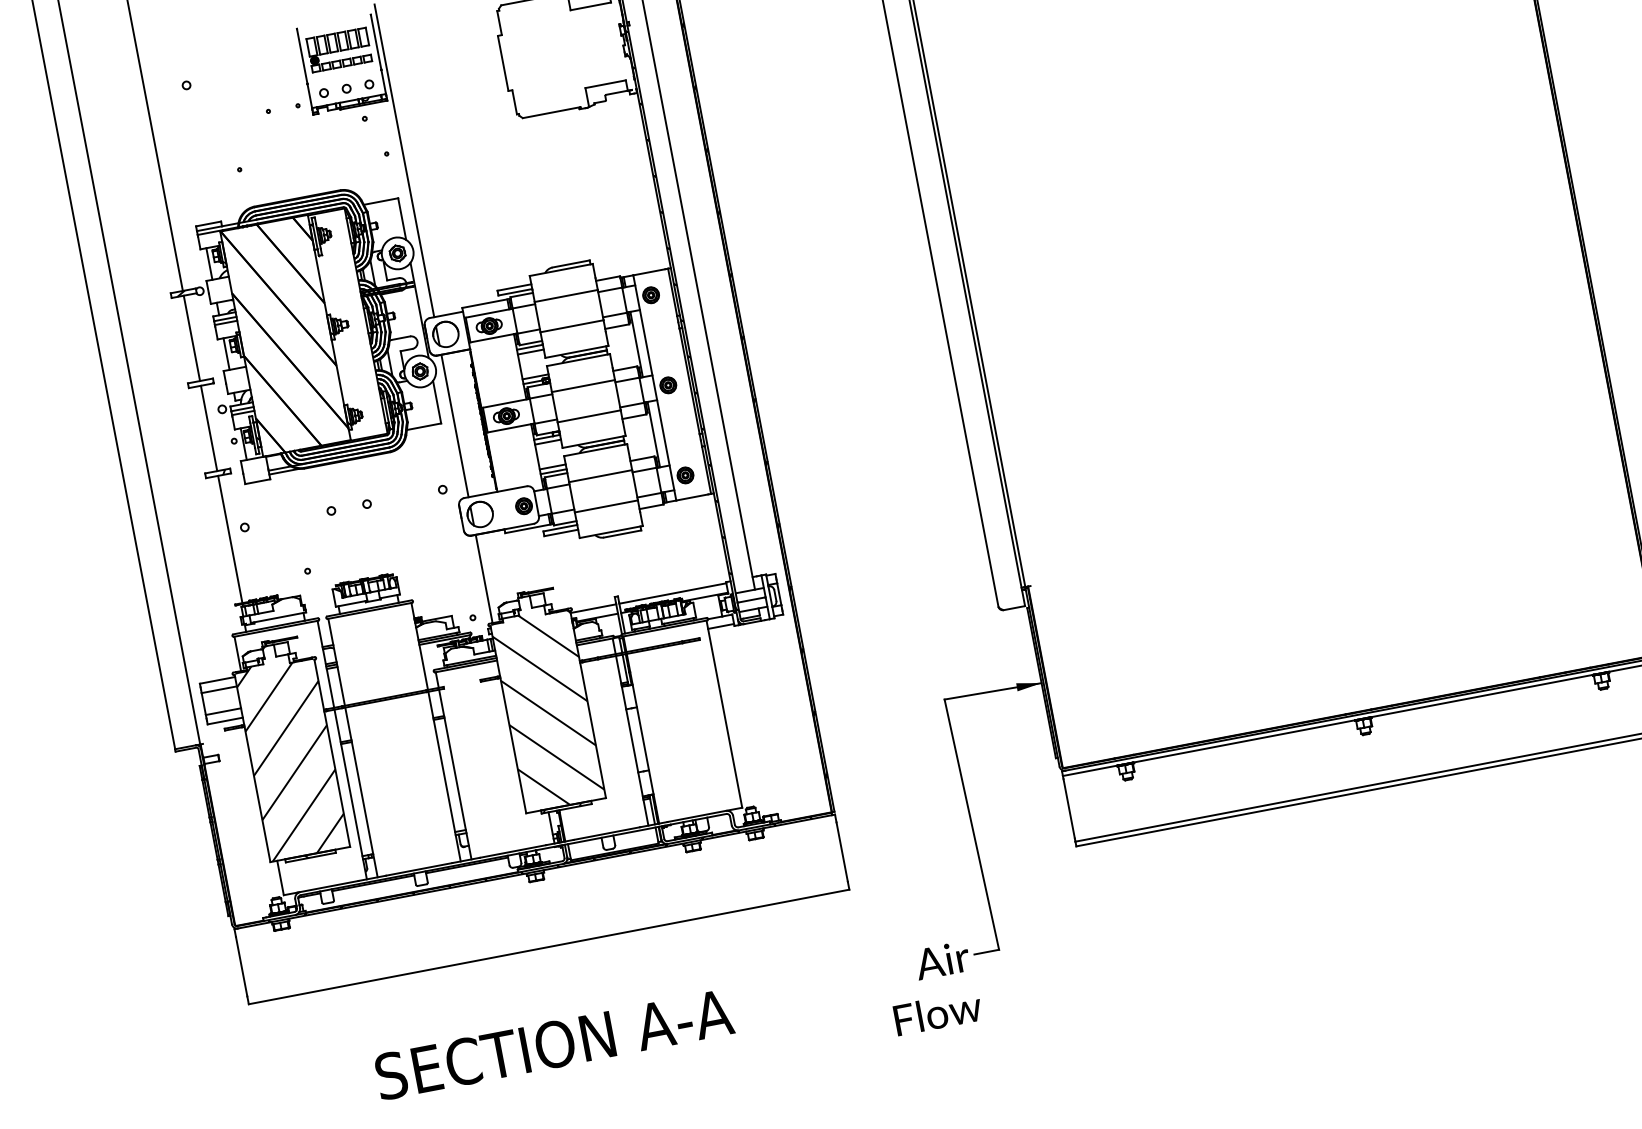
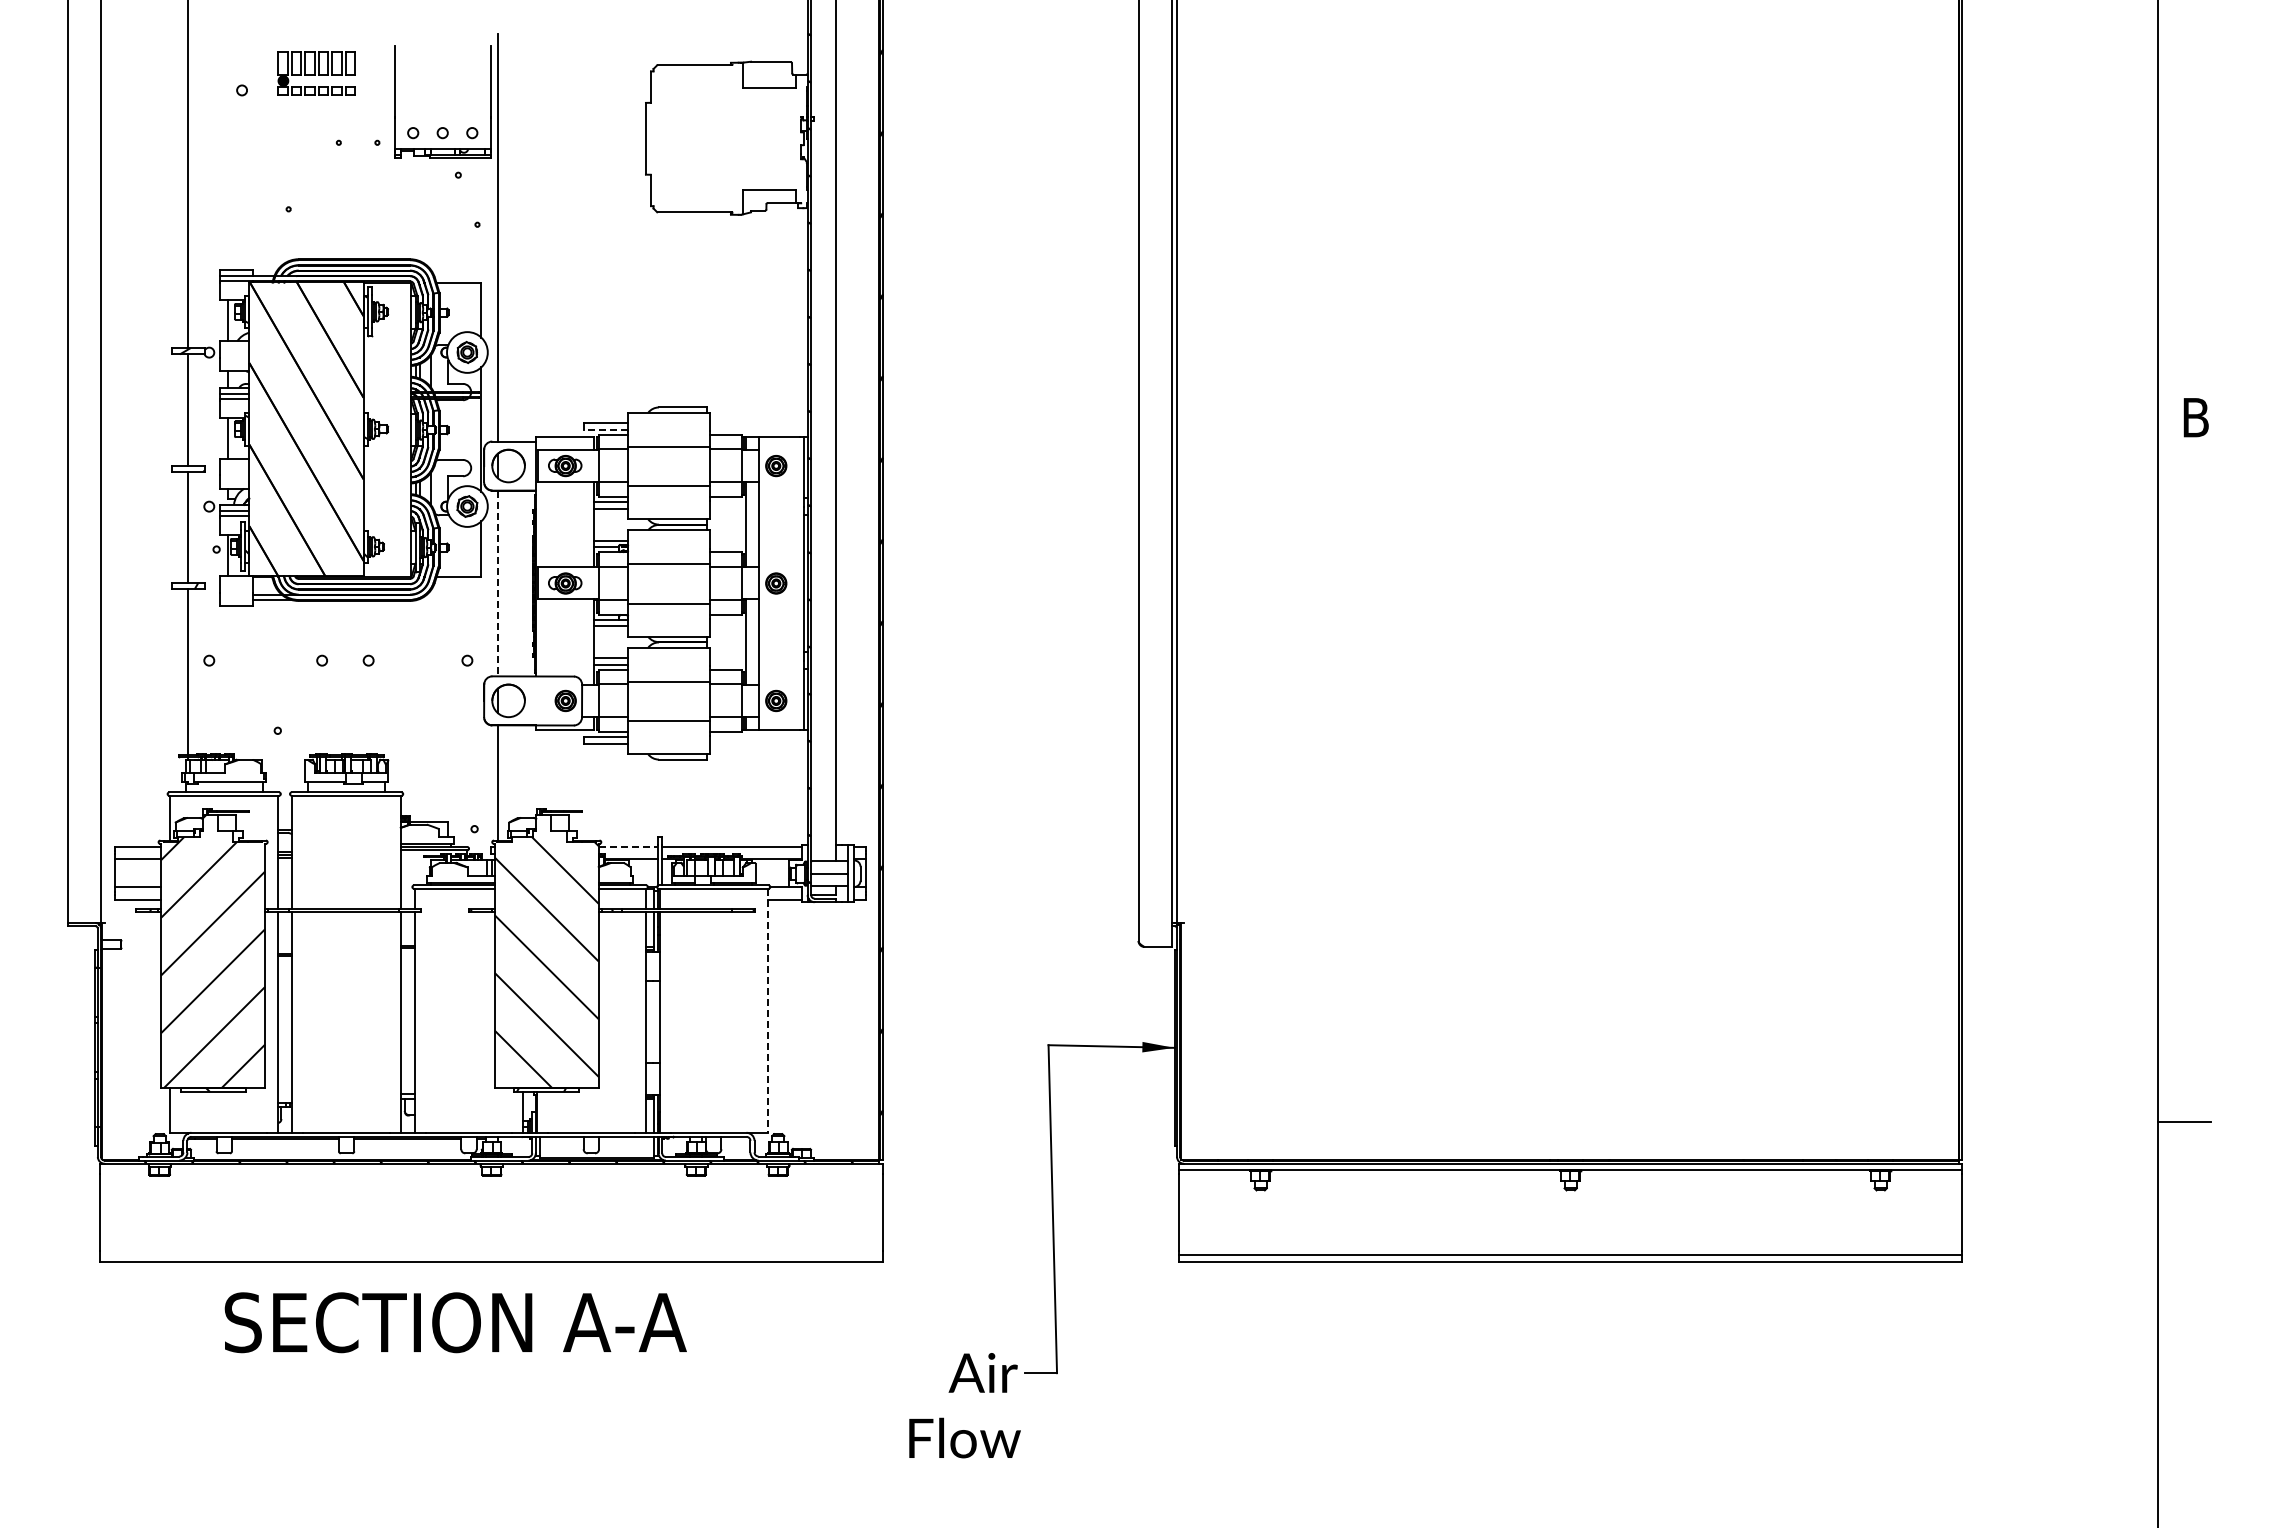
part: (339, 50) -> (316, 73), moved
line: (514, 292) -> (605, 429), solid -> dashed
line: (455, 425) -> (498, 583), solid -> dashed
line: (593, 608) -> (628, 846), solid -> dashed
line: (724, 714) -> (767, 1011), solid -> dashed
text: (554, 1044) -> (455, 1322), moved

